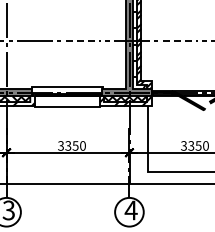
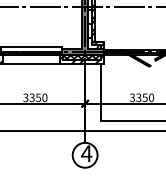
line: (83, 41) -> (45, 7), dashed -> solid
line: (180, 41) -> (129, 7), dashed -> solid

